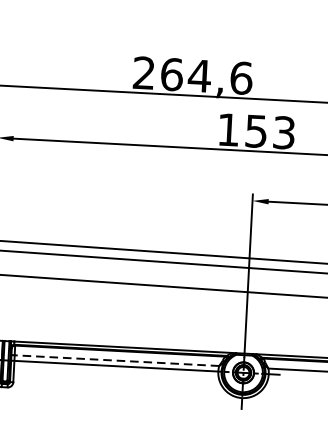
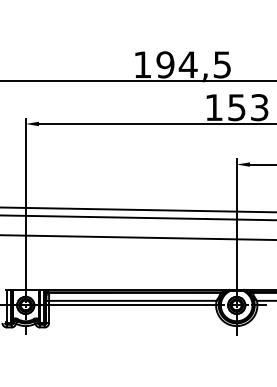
text: (192, 75) -> (182, 64), 264,6 -> 194,5
line: (116, 360) -> (132, 300), dashed -> solid

